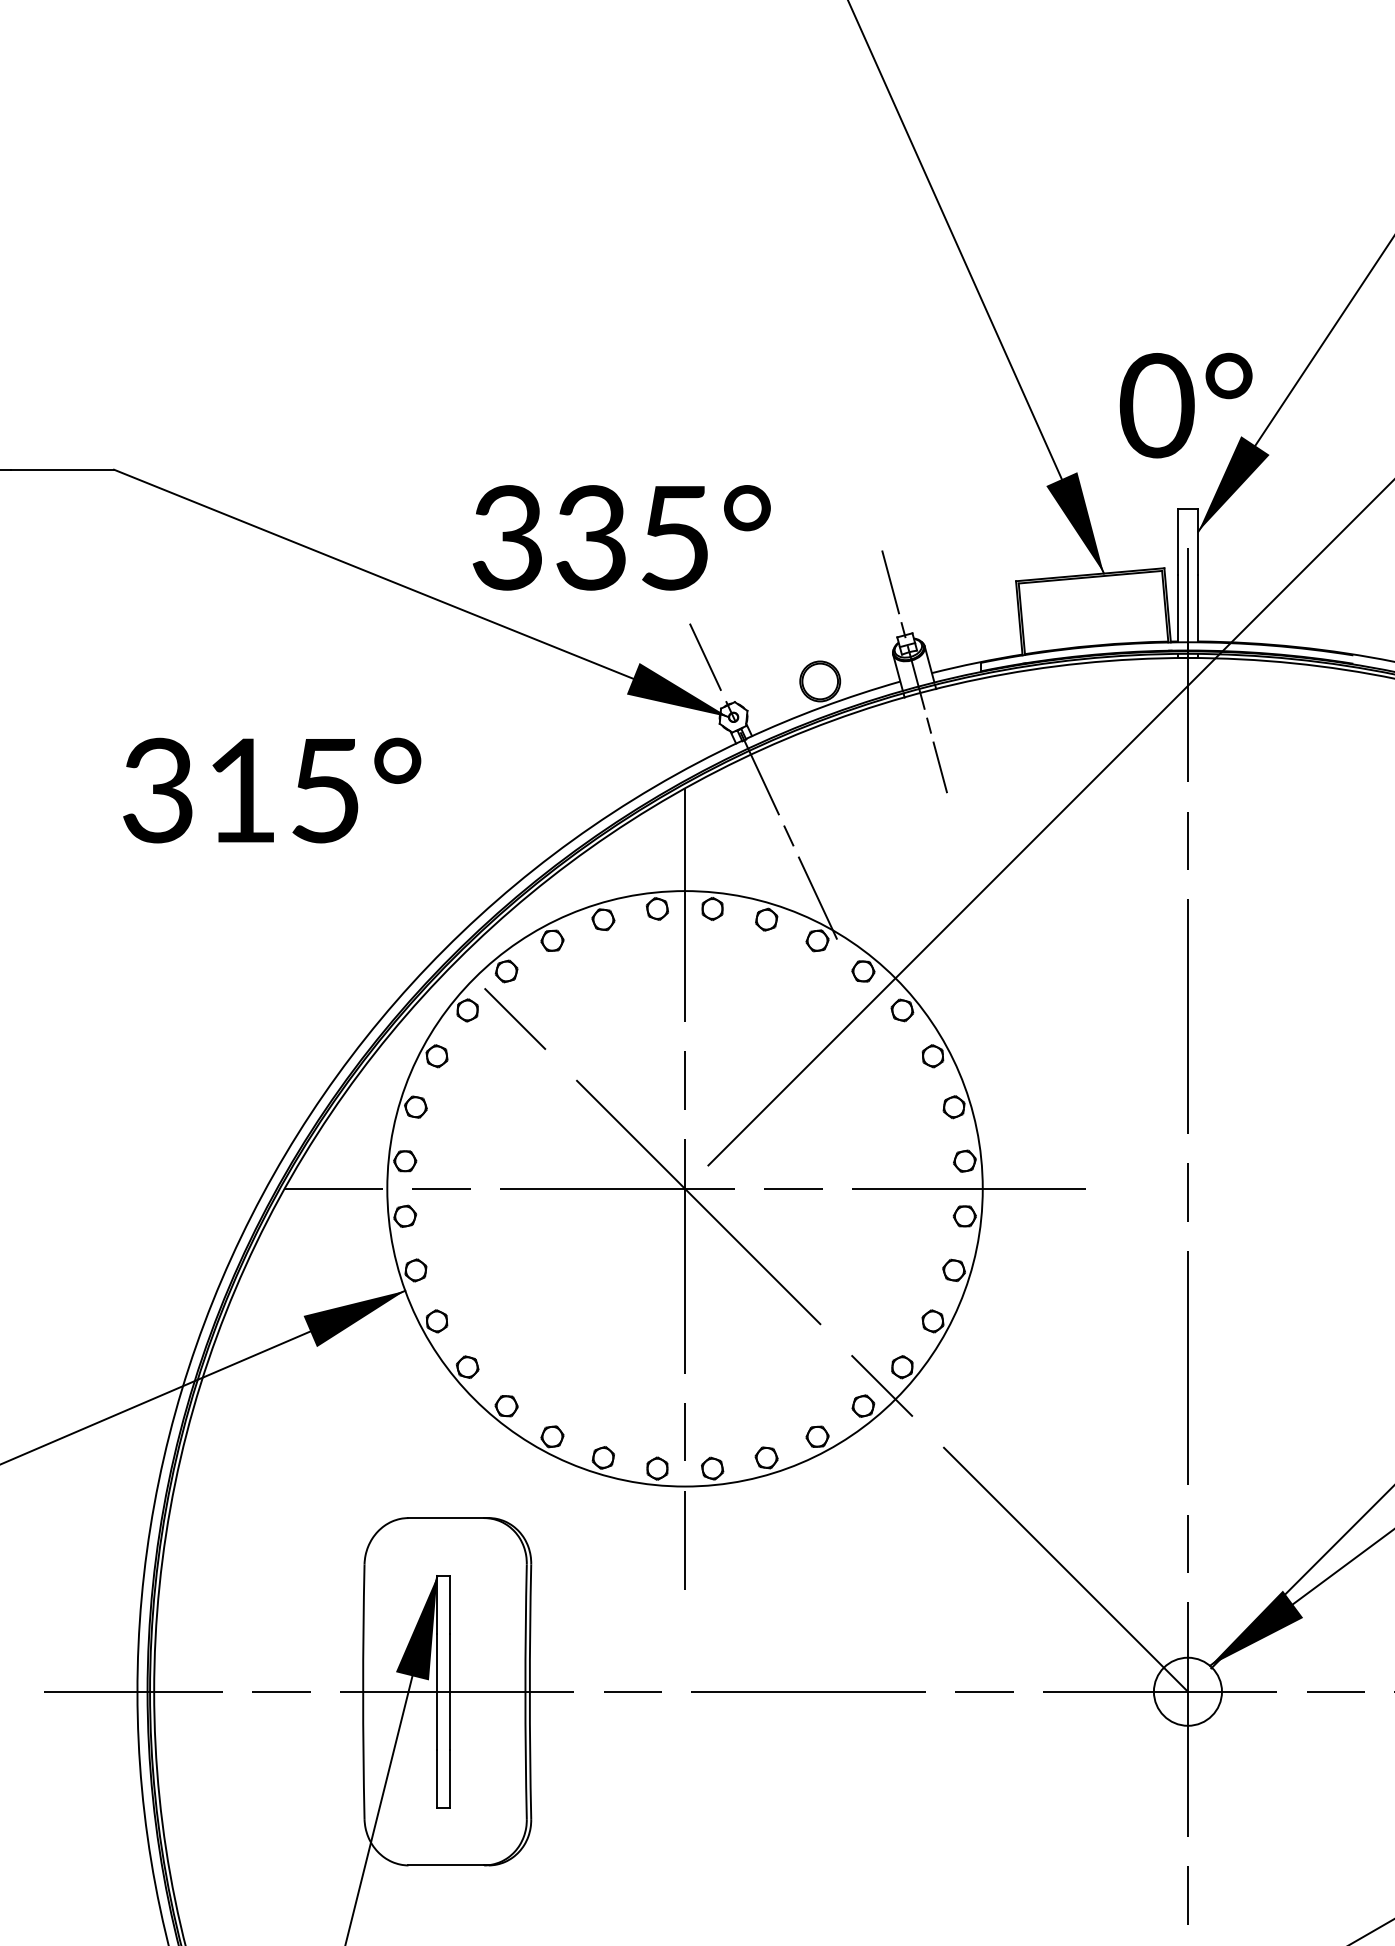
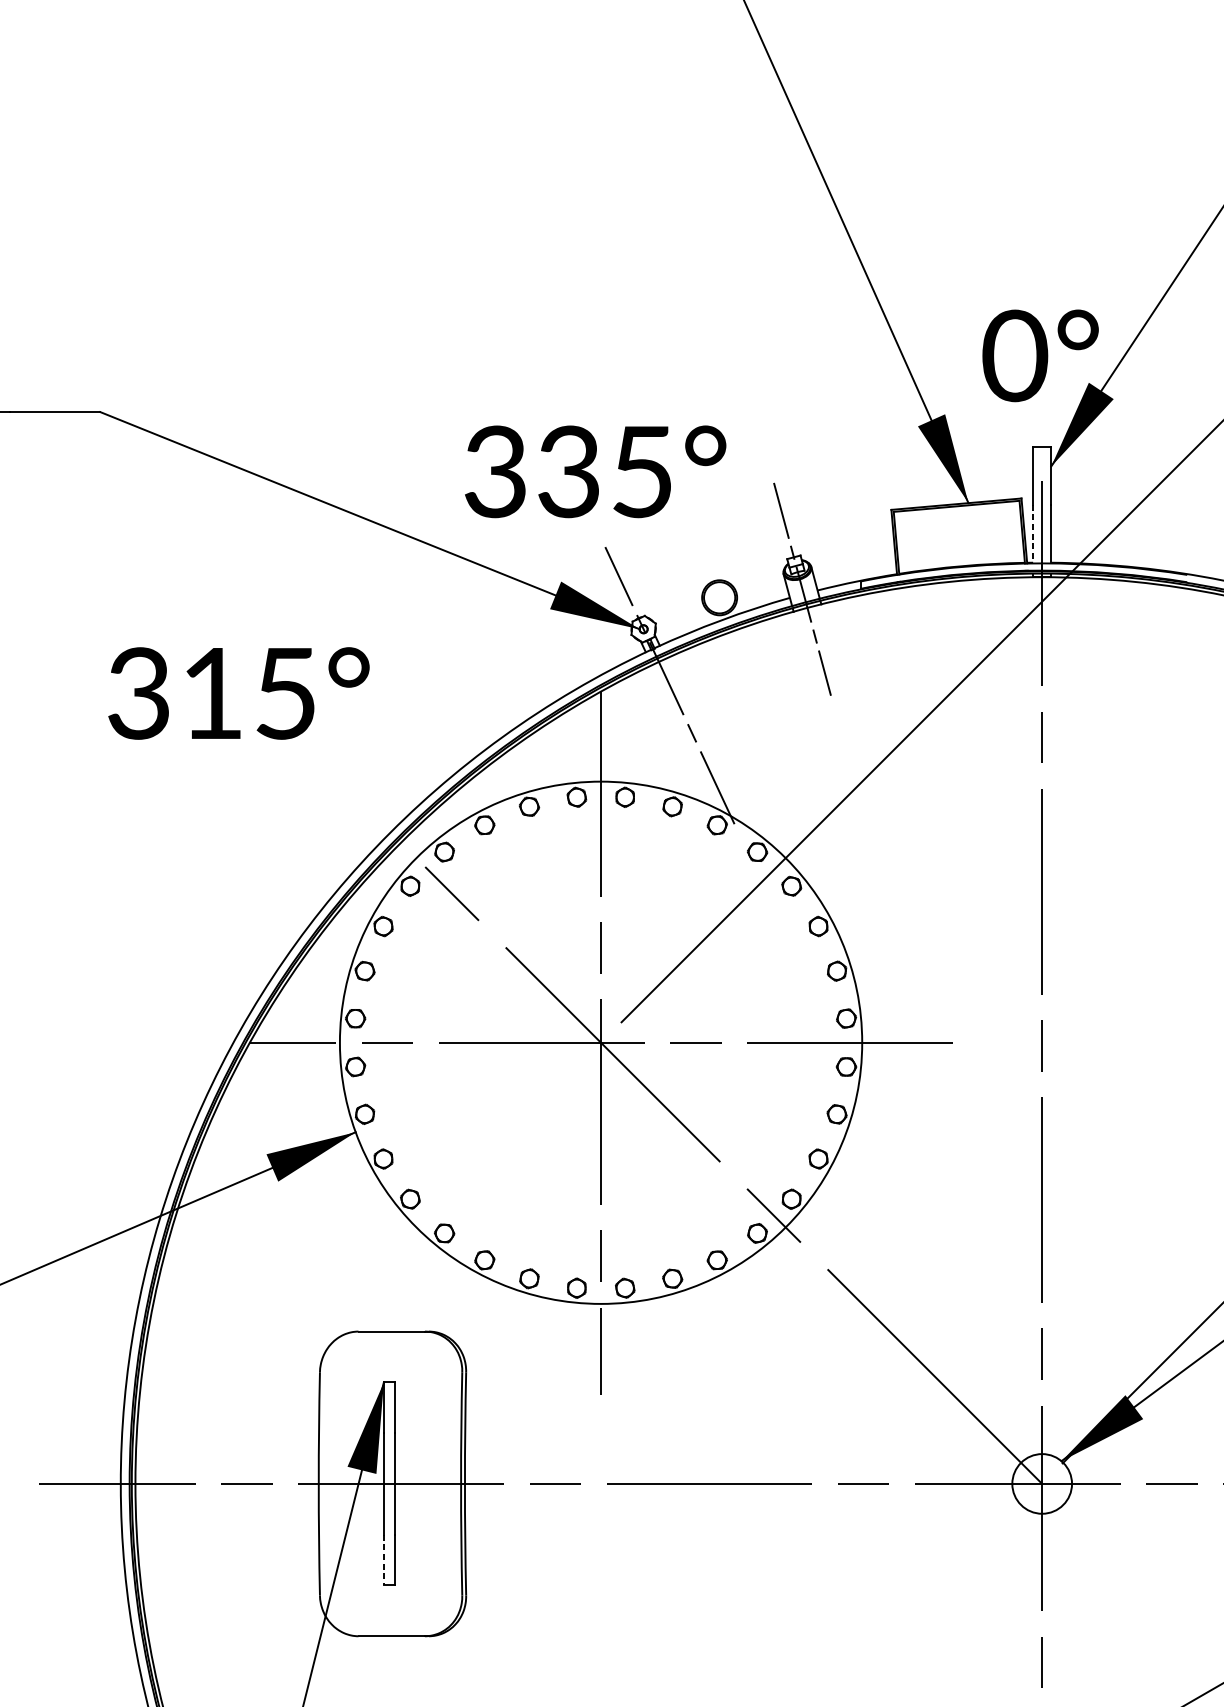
text: (621, 537) -> (595, 471), moved
line: (1177, 608) -> (1033, 533), solid -> dashed
line: (437, 1778) -> (383, 1560), solid -> dashed

